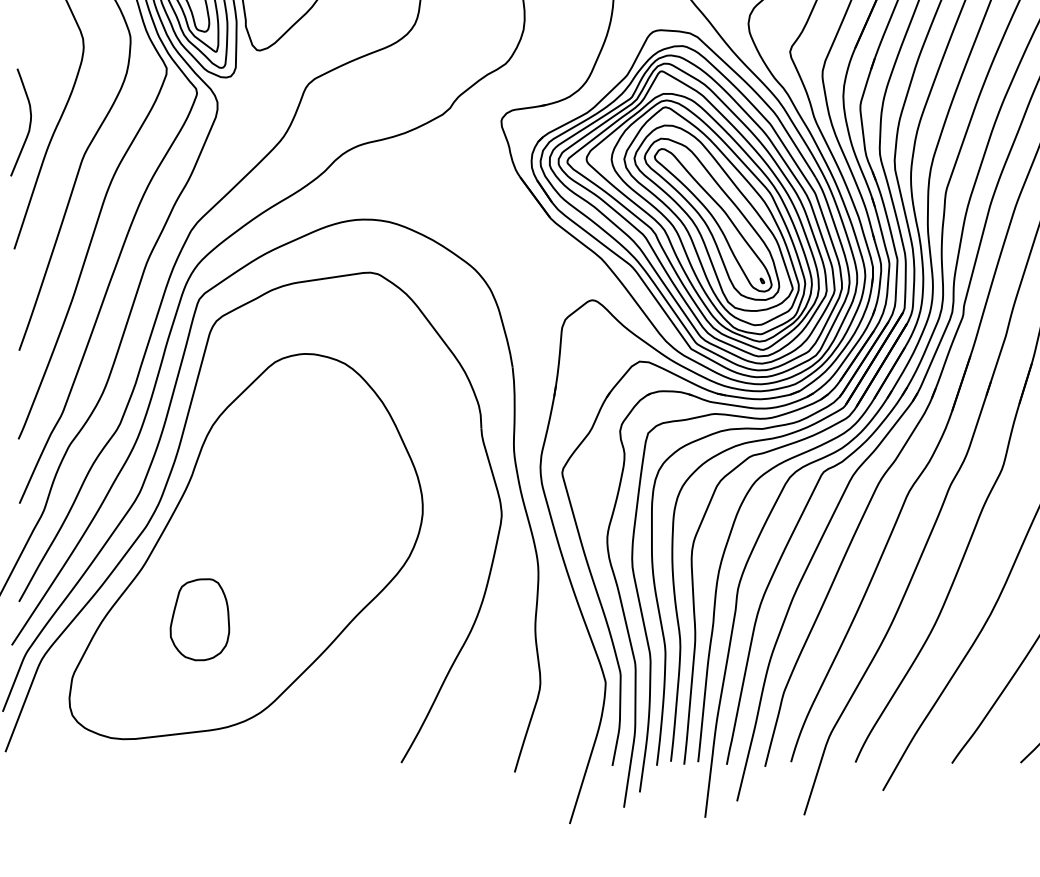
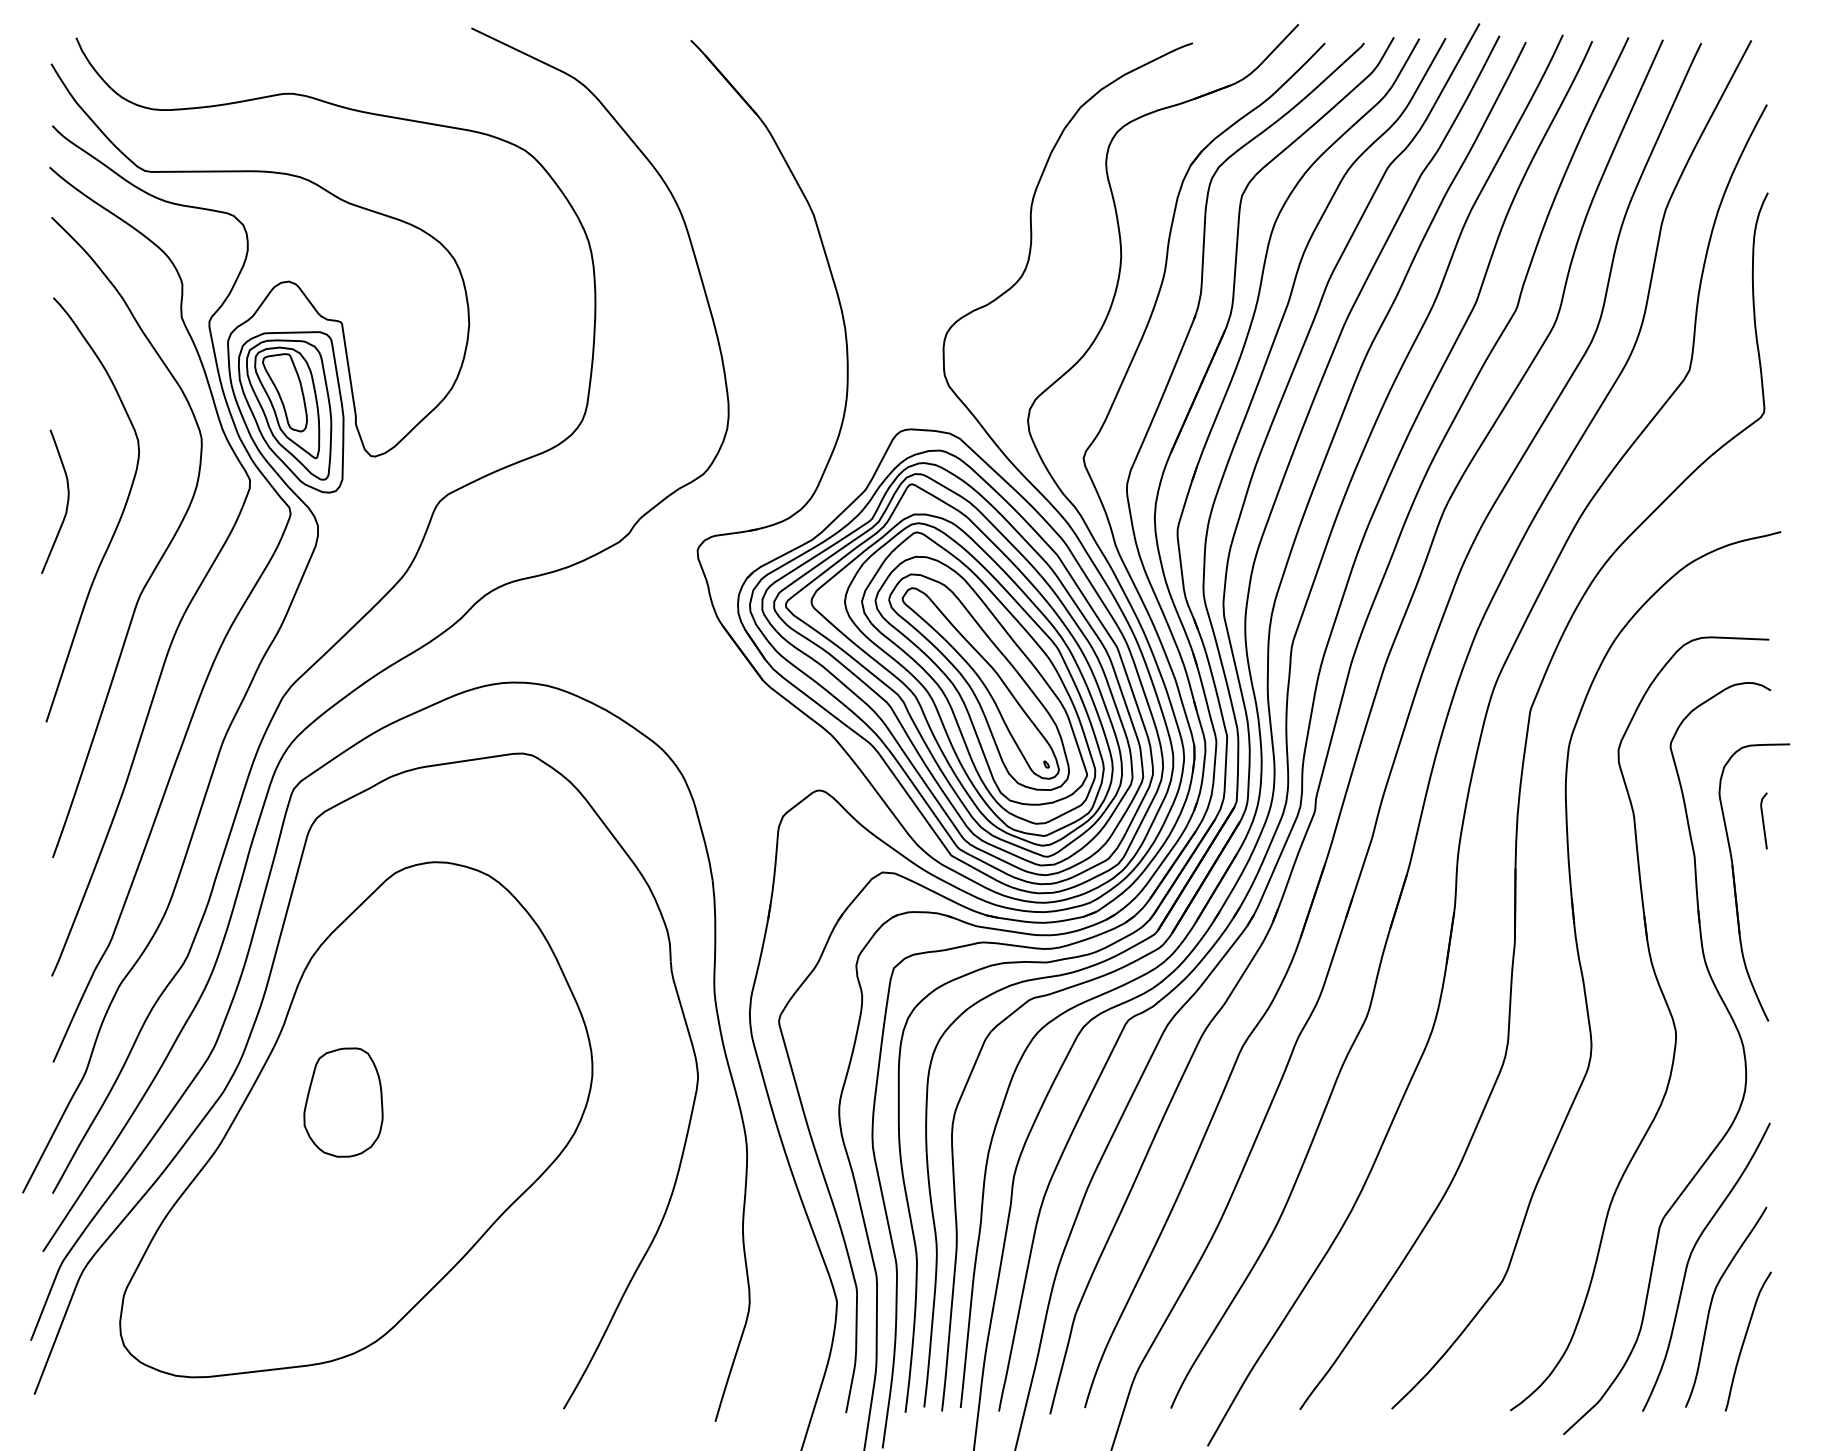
curve: (29, 123) -> (66, 503), moved
part: (199, 619) -> (343, 1102), moved

